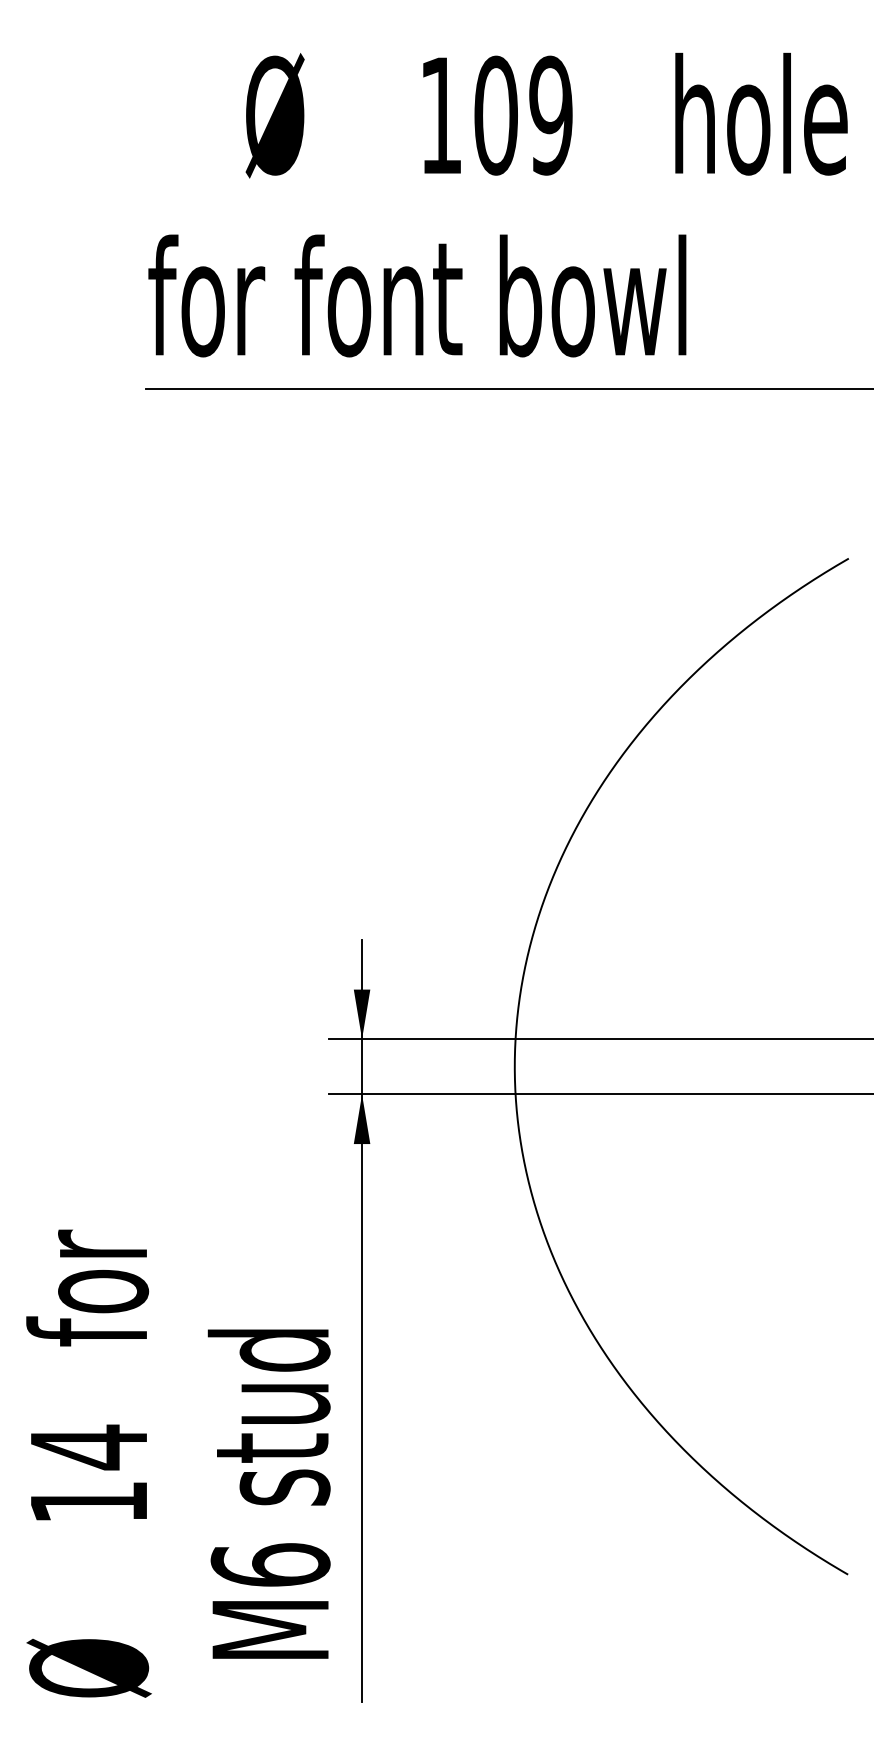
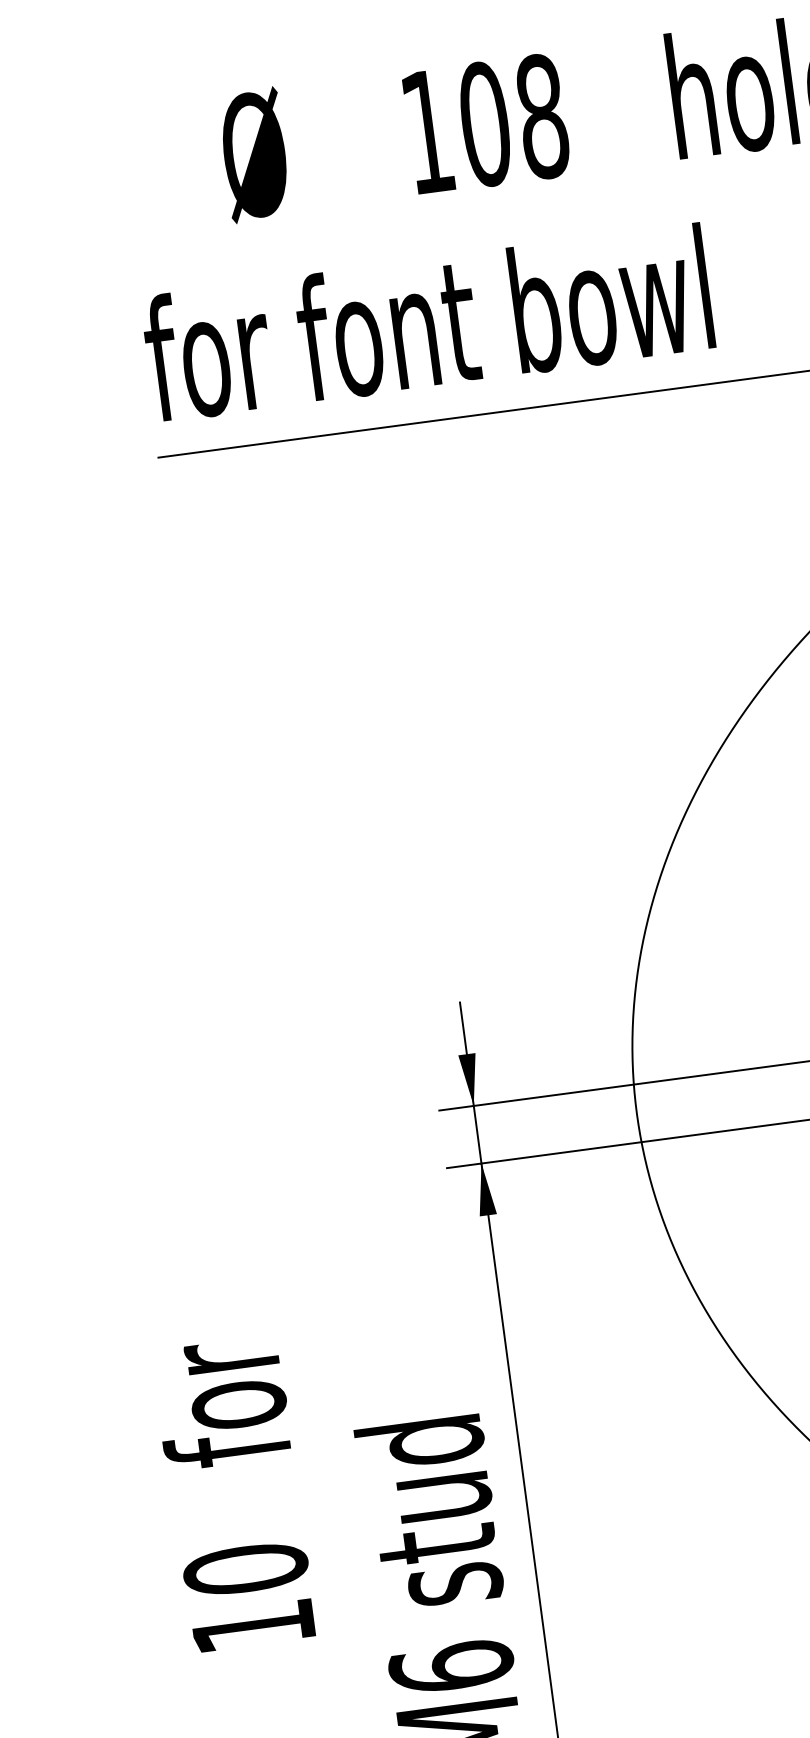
text: (550, 115) -> (541, 116), 109 -> 108
text: (89, 1447) -> (246, 1569), 14 -> 10

